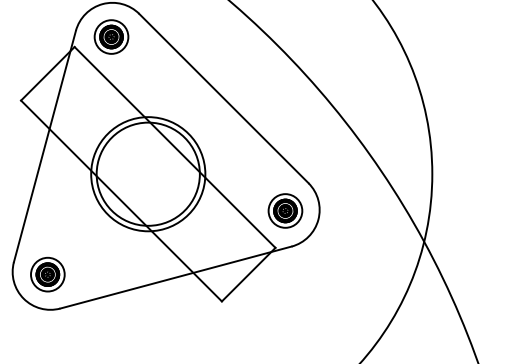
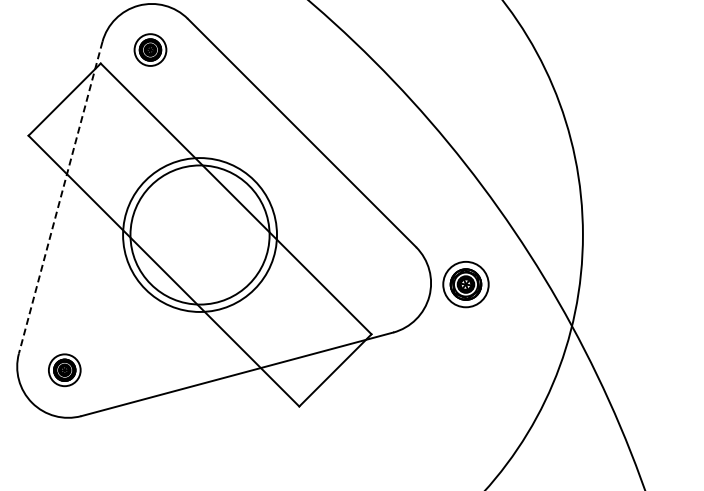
part: (111, 36) -> (150, 49), size x0.7
line: (44, 147) -> (60, 198), solid -> dashed
part: (285, 210) -> (465, 284), moved
part: (47, 273) -> (64, 369), size x0.7

